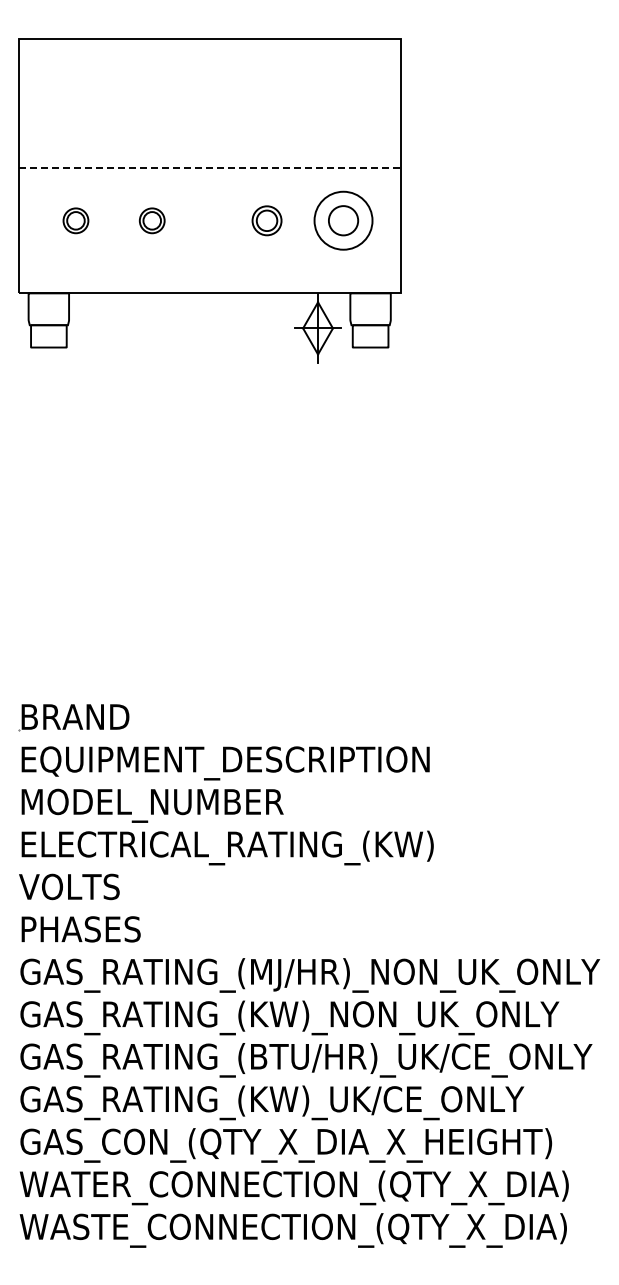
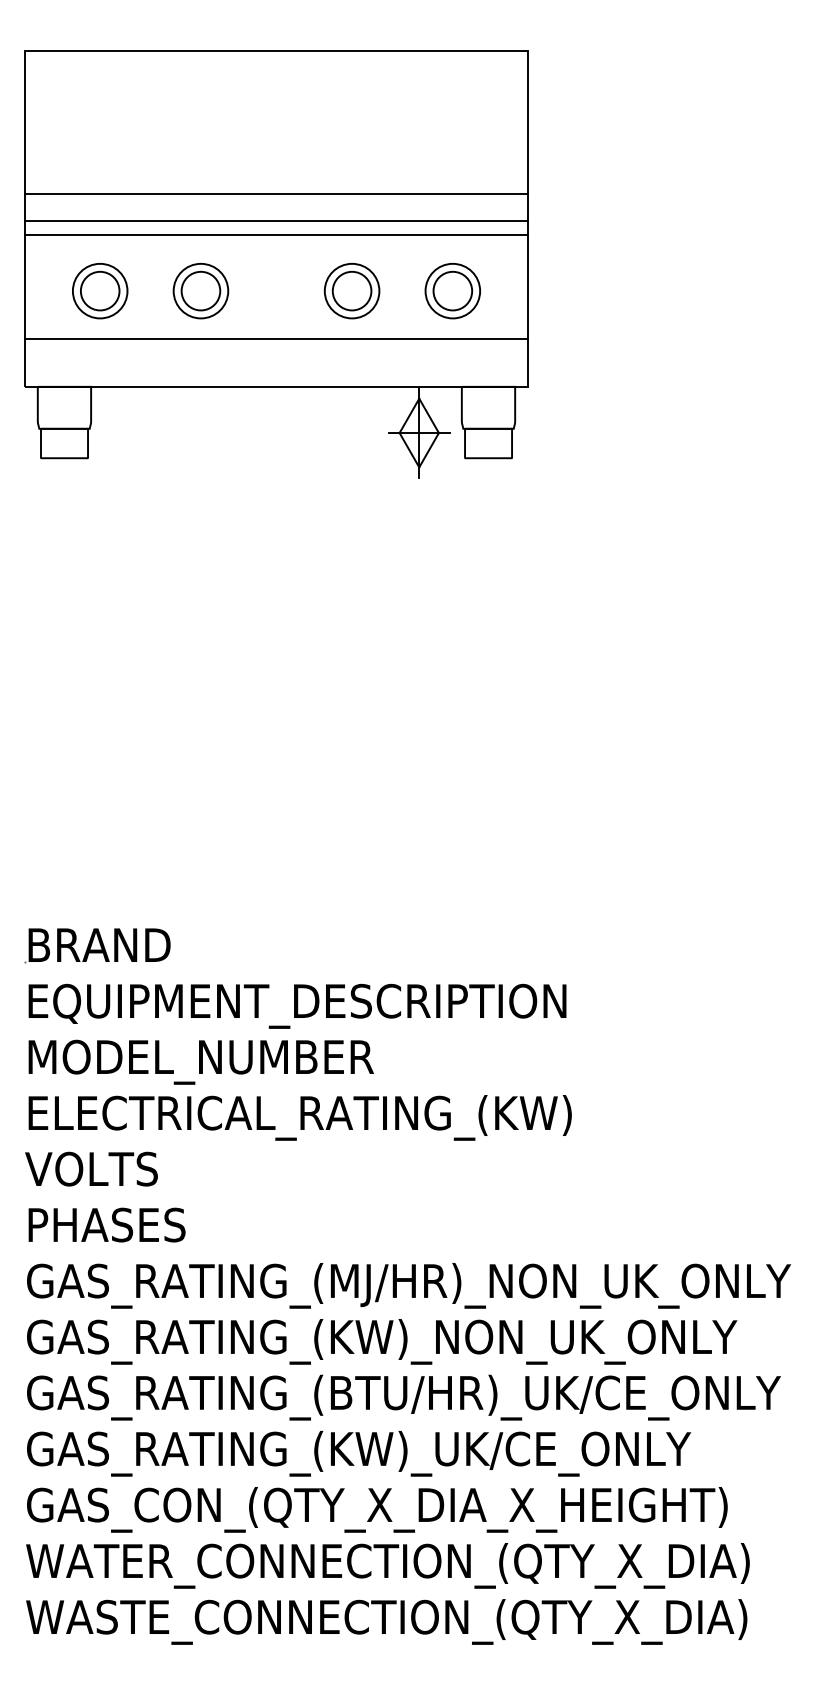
line: (209, 146) -> (276, 193), added
line: (210, 167) -> (277, 220), dashed -> solid
line: (209, 178) -> (276, 235), added
part: (75, 220) -> (99, 290), size x1.67
part: (151, 220) -> (199, 290), size x1.67
part: (266, 220) -> (351, 290), size x1.43
circle: (343, 220) -> (452, 290), size x0.71
line: (209, 257) -> (276, 339), added

